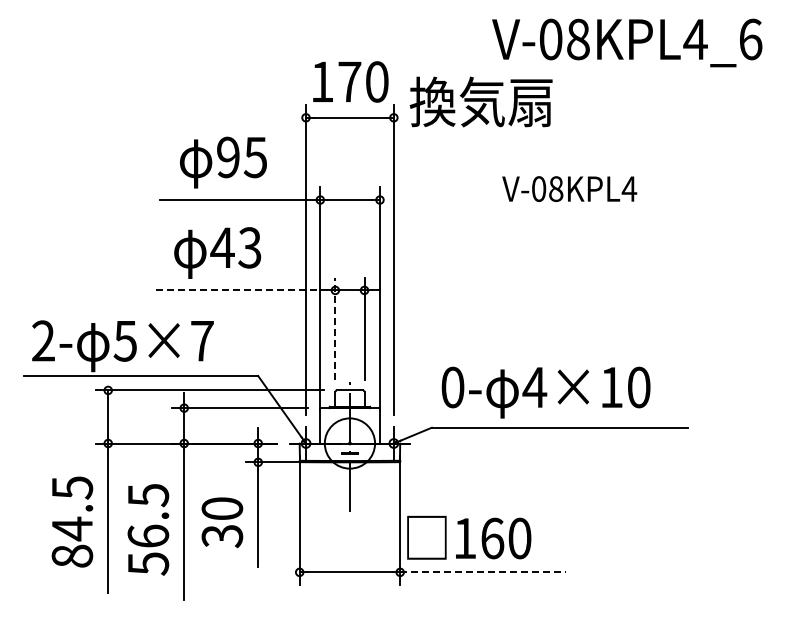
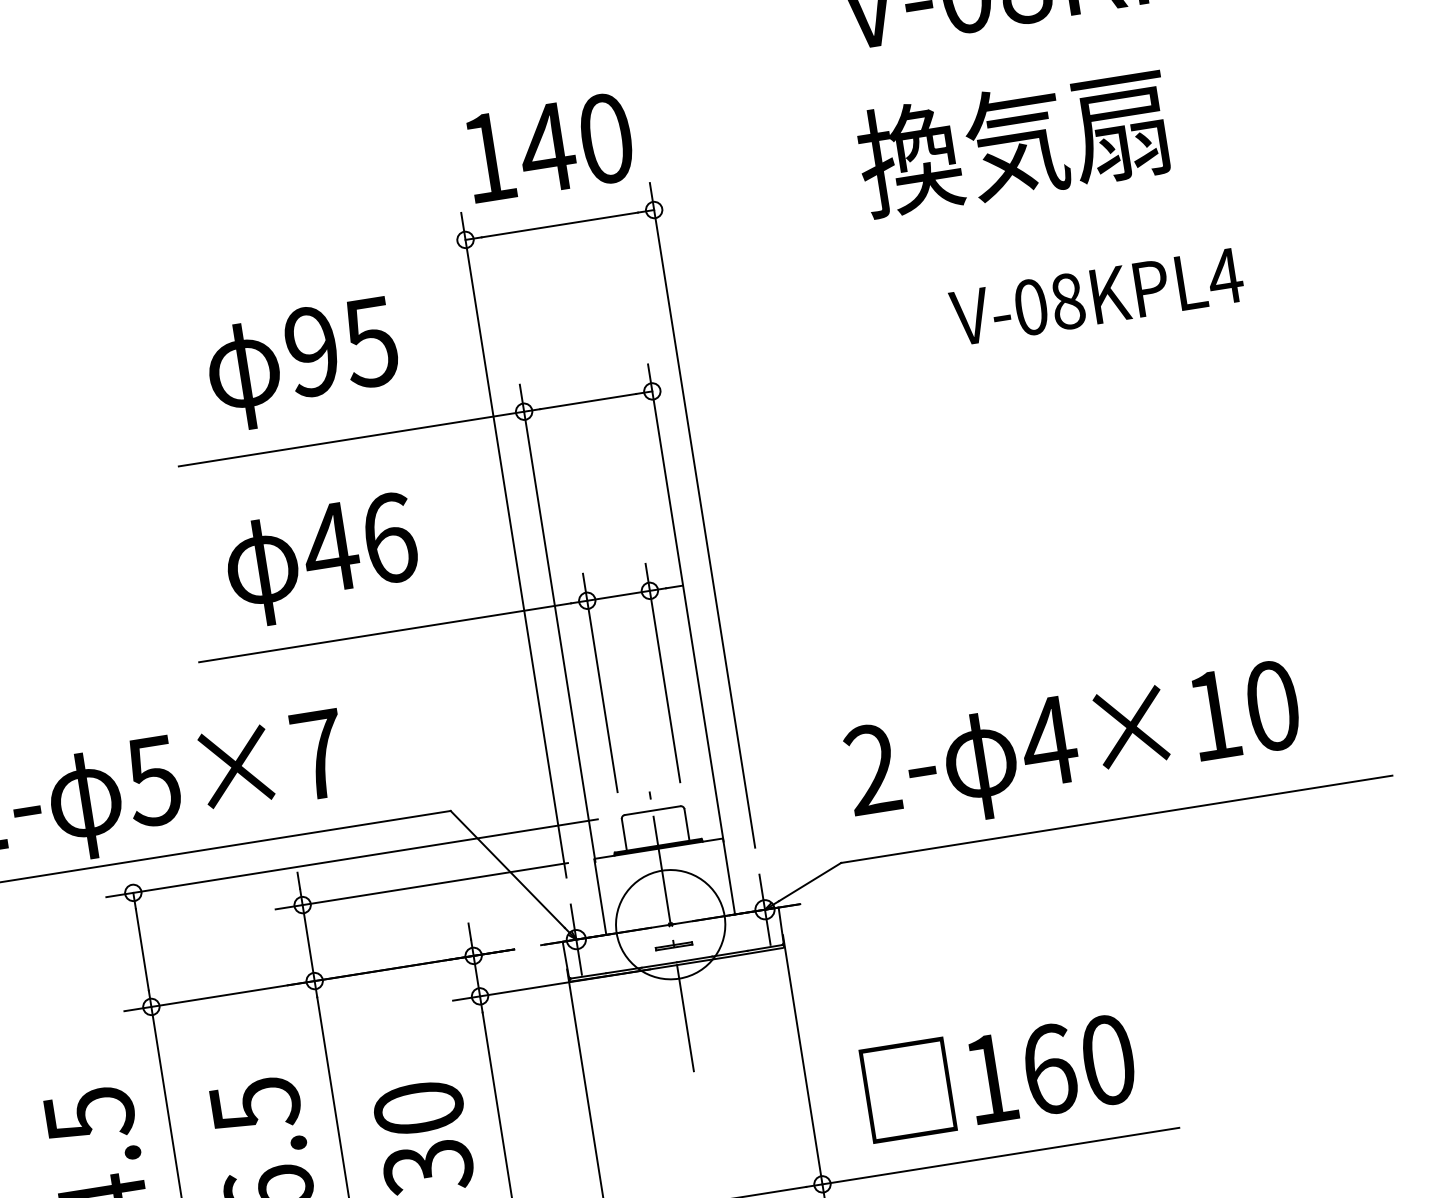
text: (349, 81) -> (546, 147), 170 -> 140
text: (480, 101) -> (1012, 141), moved
text: (569, 188) -> (1096, 295), moved
text: (249, 247) -> (388, 537), 43 -> 46
line: (241, 290) -> (385, 632), dashed -> solid
line: (335, 328) -> (600, 682), dashed -> solid
text: (452, 387) -> (871, 769), 0- -> 2-
text: (469, 537) -> (999, 1075), moved
line: (483, 572) -> (1001, 1156), dashed -> solid

